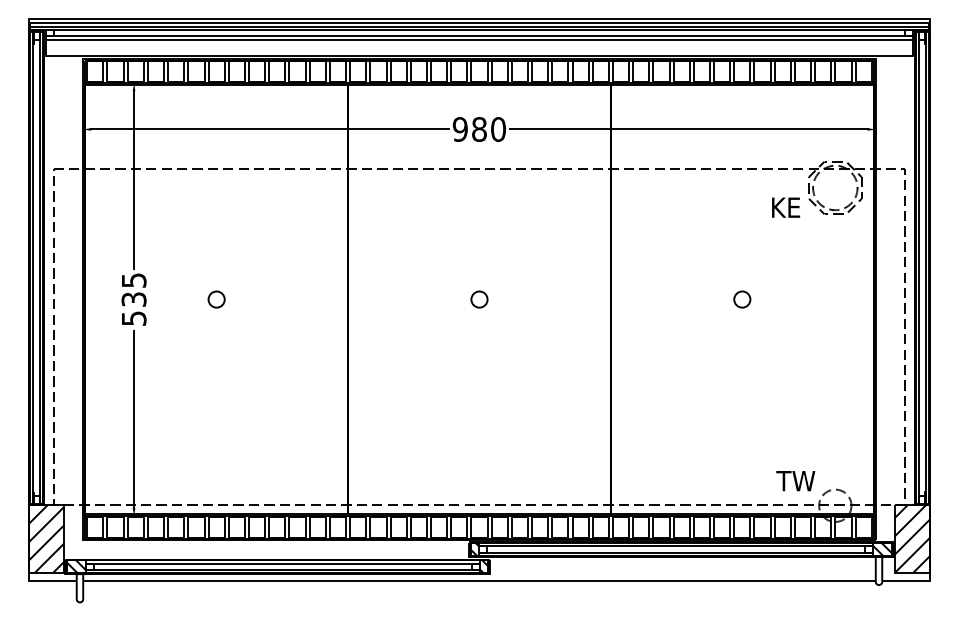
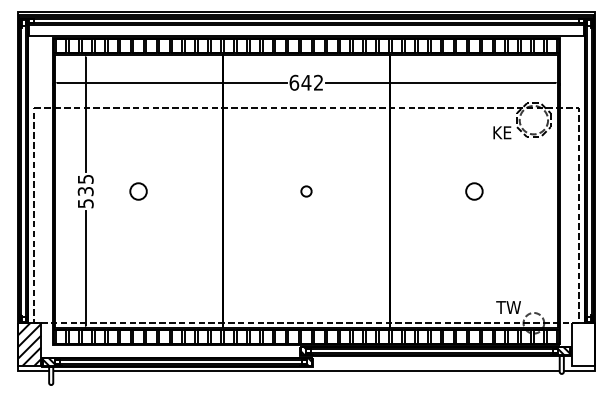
text: (479, 128) -> (306, 82), 980 -> 642
circle: (216, 299) -> (138, 191), size x1.6
circle: (742, 299) -> (474, 191), size x1.6
hatch: (911, 538) -> (582, 344), removed

